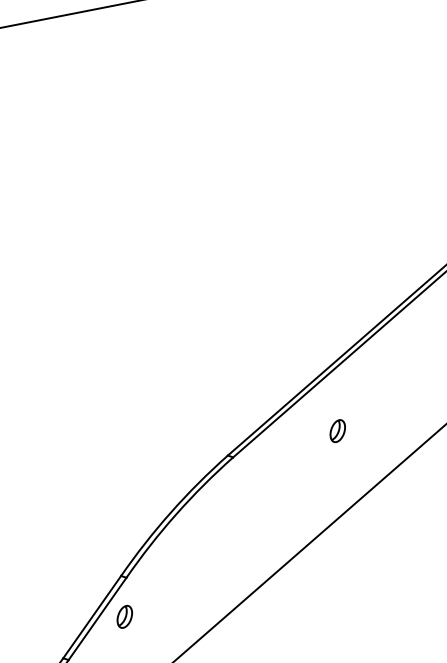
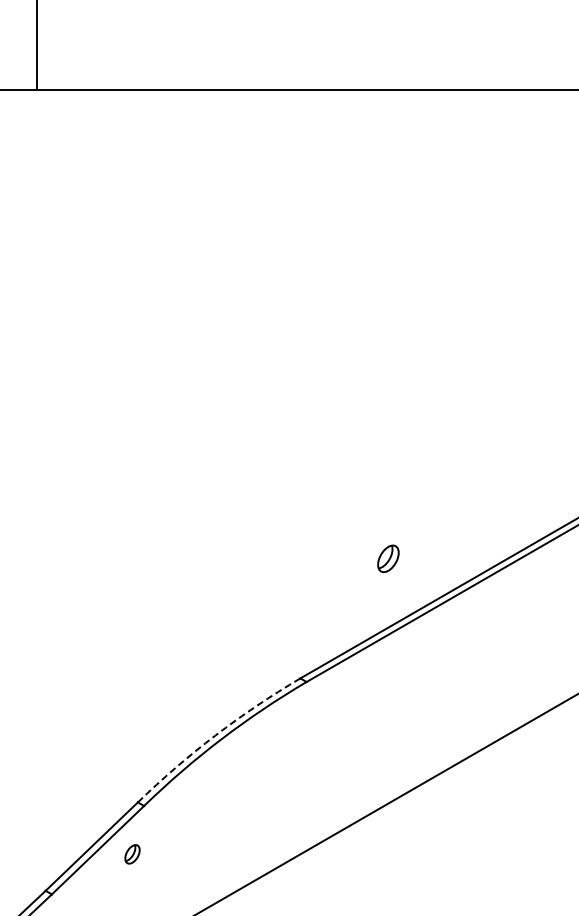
part: (337, 430) -> (388, 558), moved
arc: (170, 512) -> (215, 735), solid -> dashed
part: (124, 617) -> (132, 854), size x0.7

